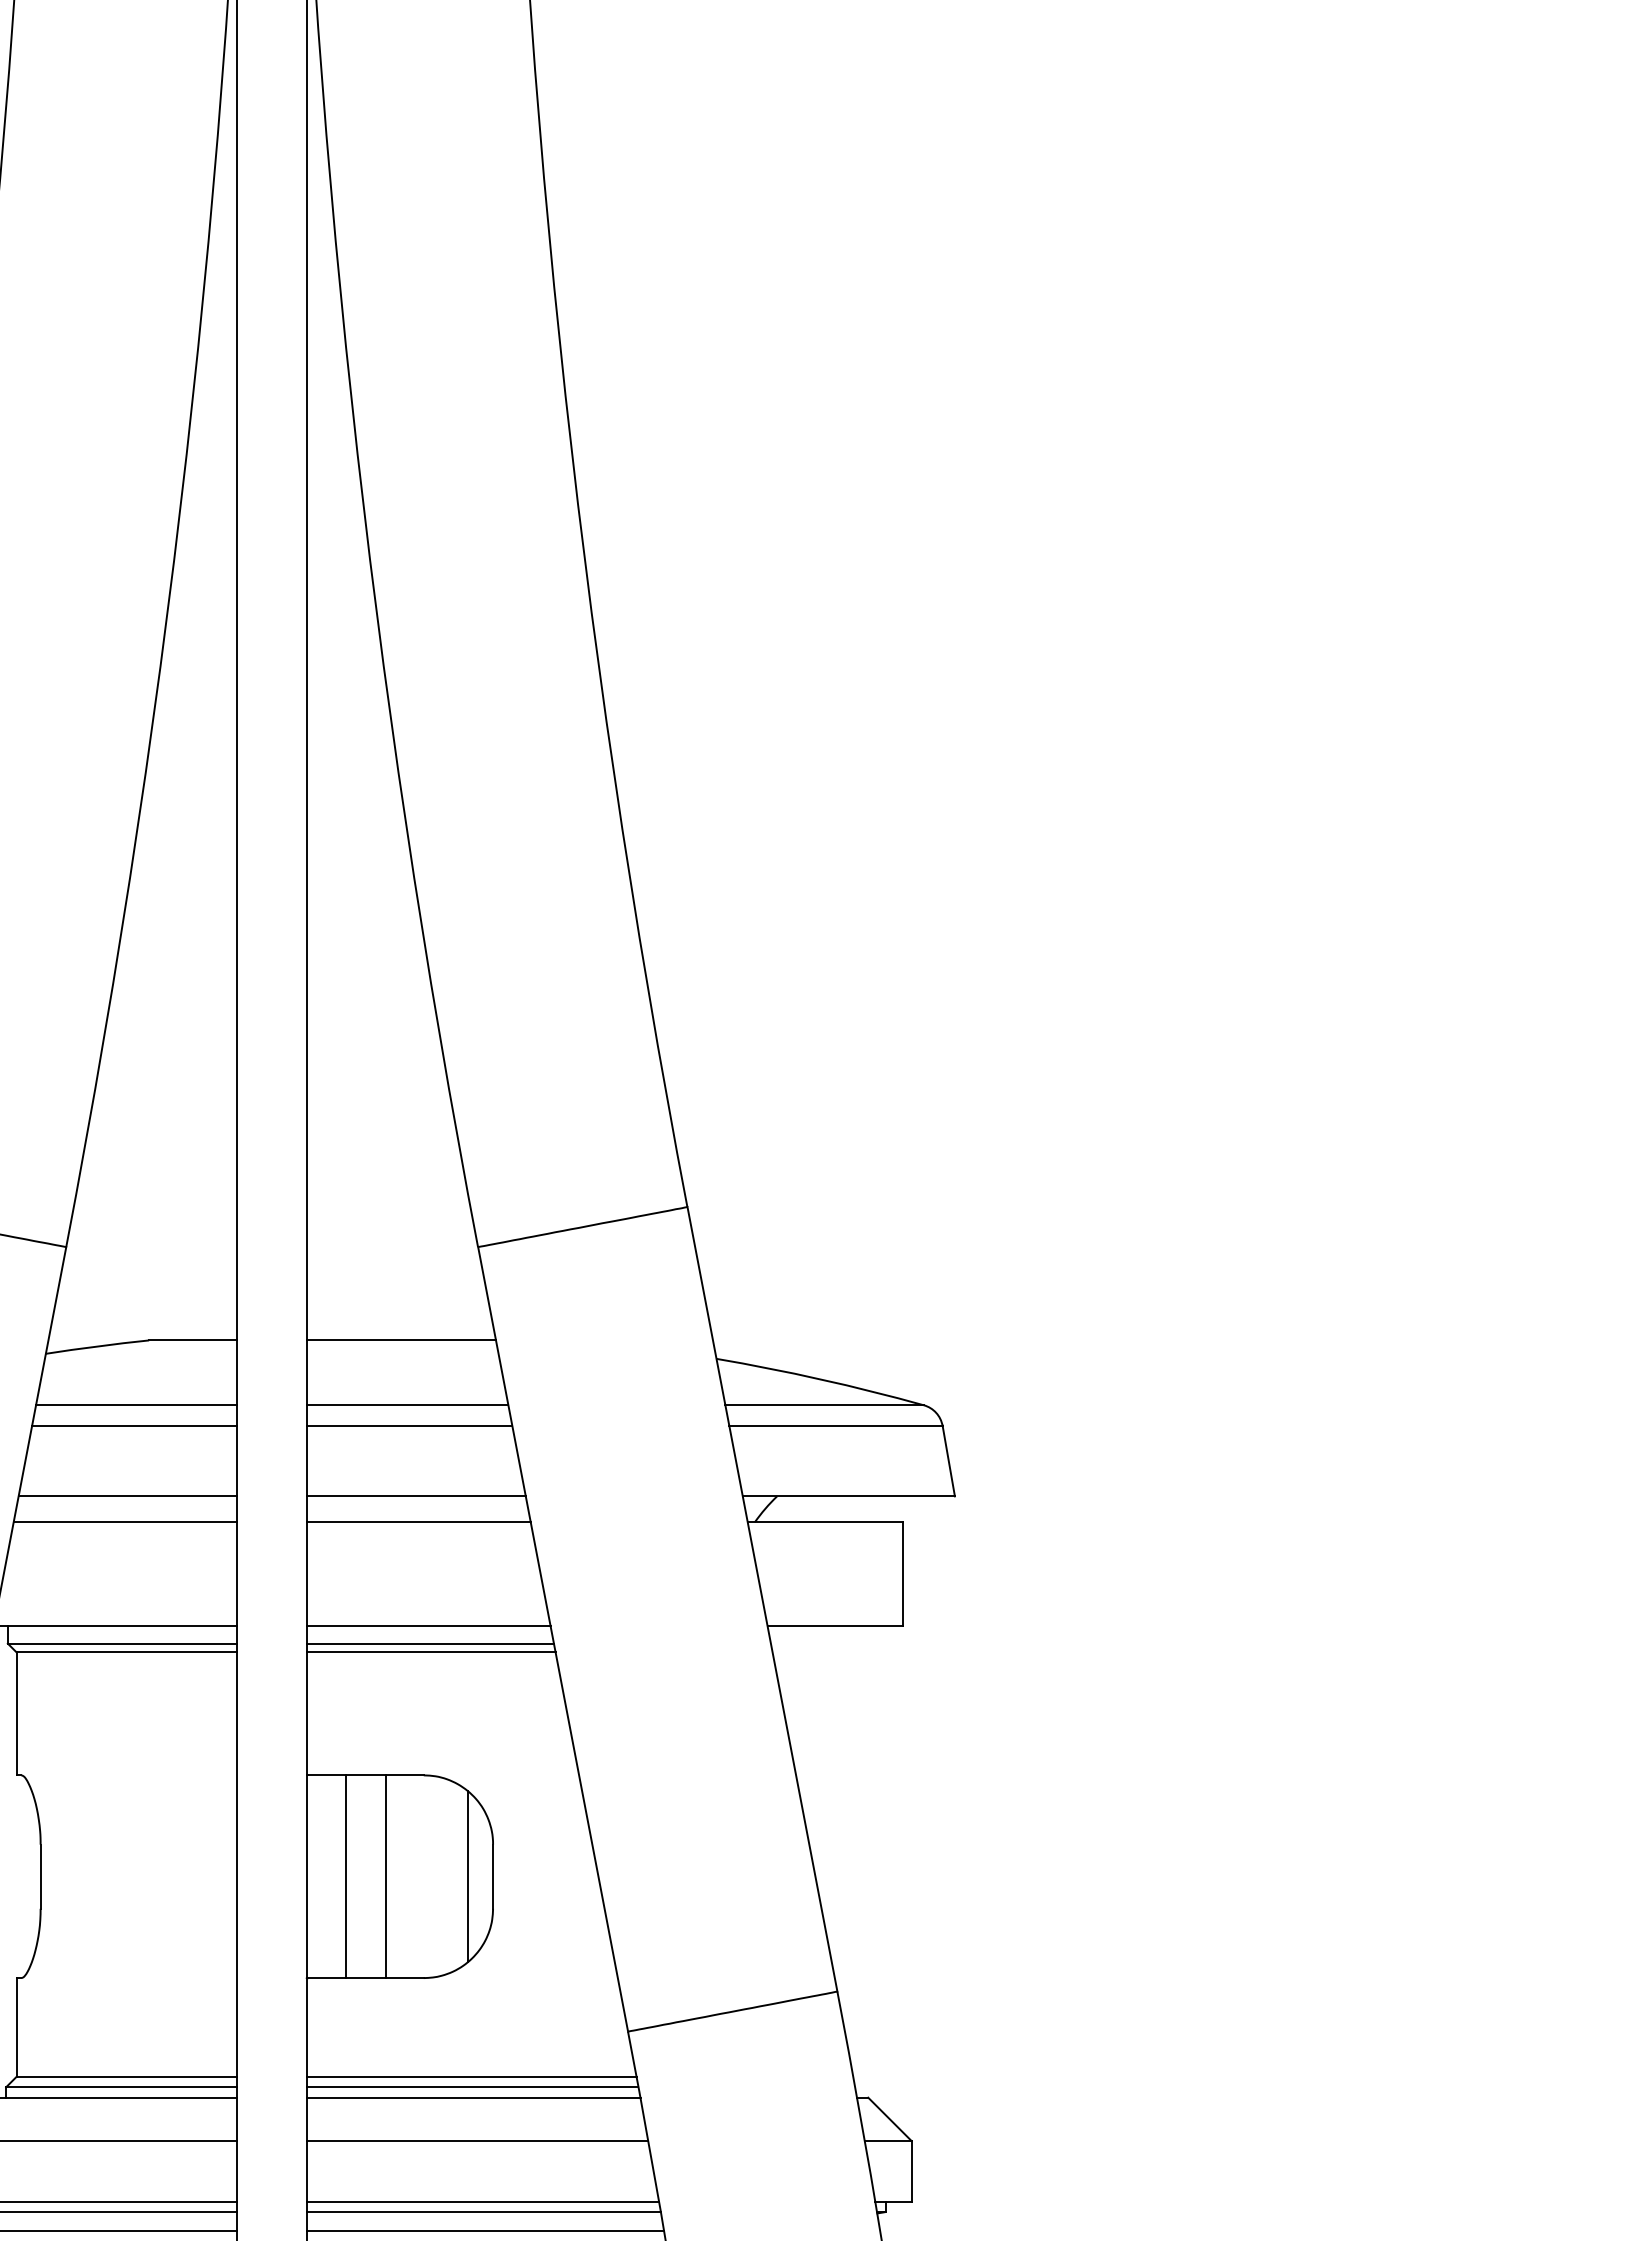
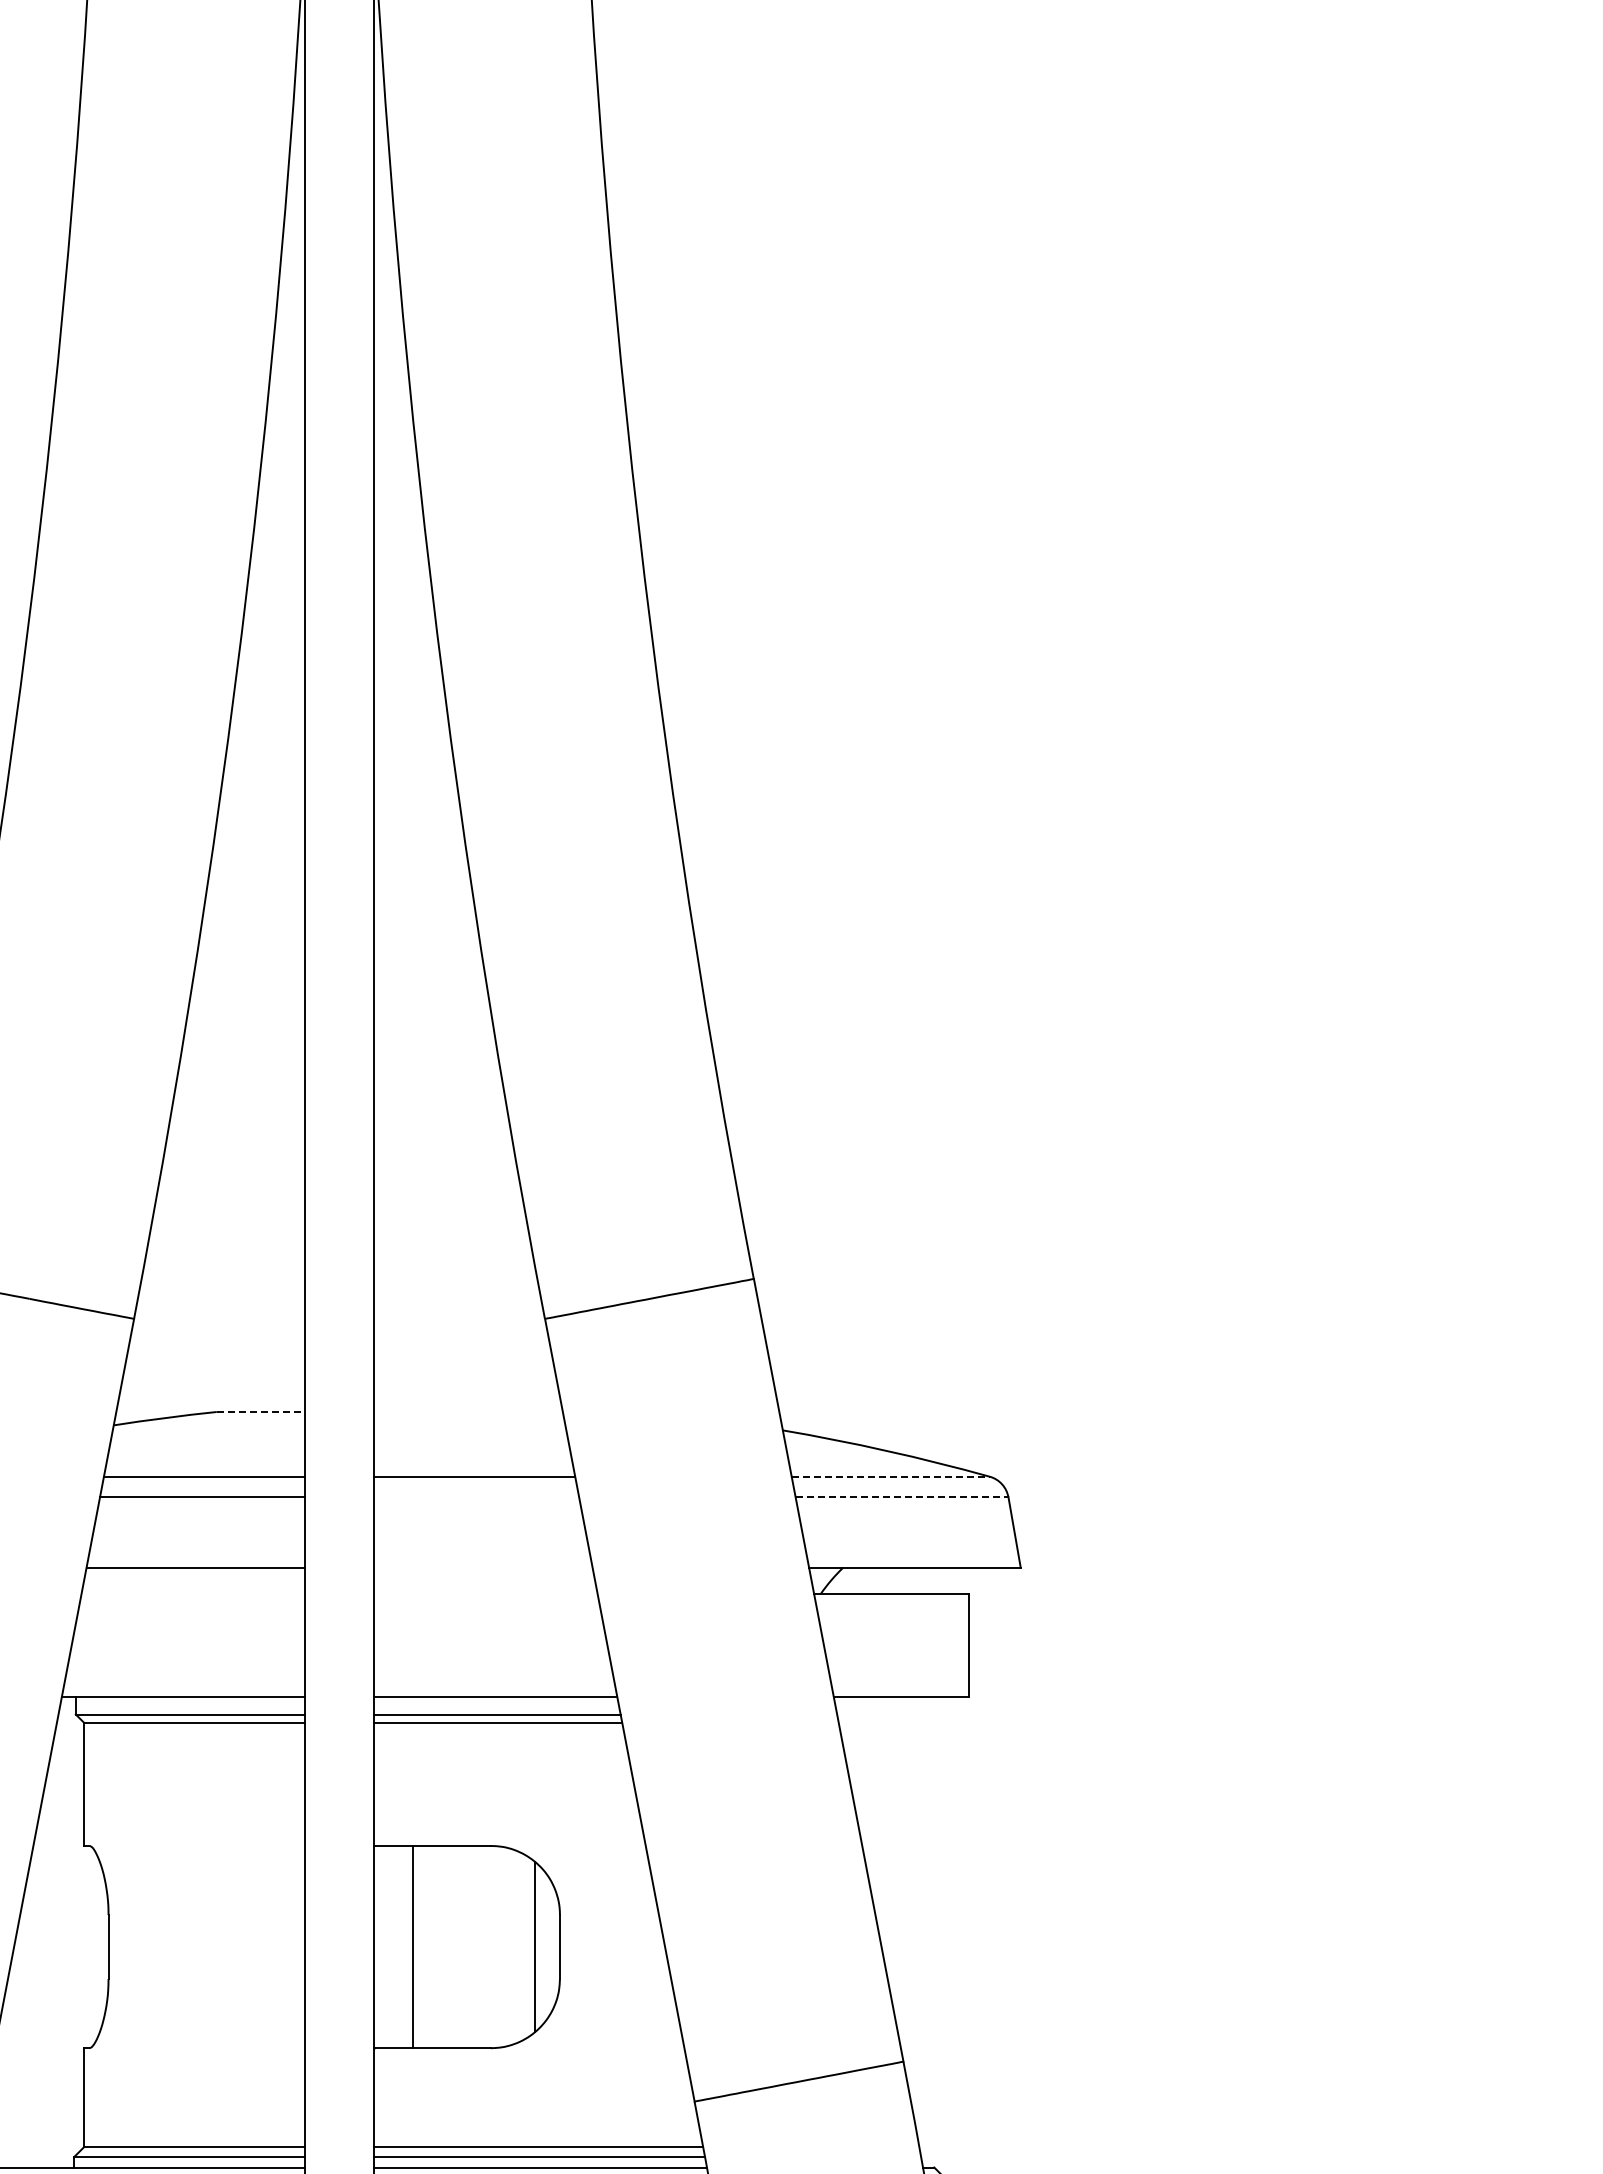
line: (193, 1340) -> (261, 1412), solid -> dashed
line: (400, 1340) -> (467, 1412), removed
line: (825, 1405) -> (891, 1476), solid -> dashed
line: (409, 1425) -> (476, 1496), removed
line: (835, 1425) -> (901, 1496), solid -> dashed
line: (415, 1496) -> (482, 1567), removed
line: (125, 1522) -> (193, 1593), removed
line: (418, 1522) -> (485, 1593), removed
line: (385, 1876) -> (452, 1946), removed

